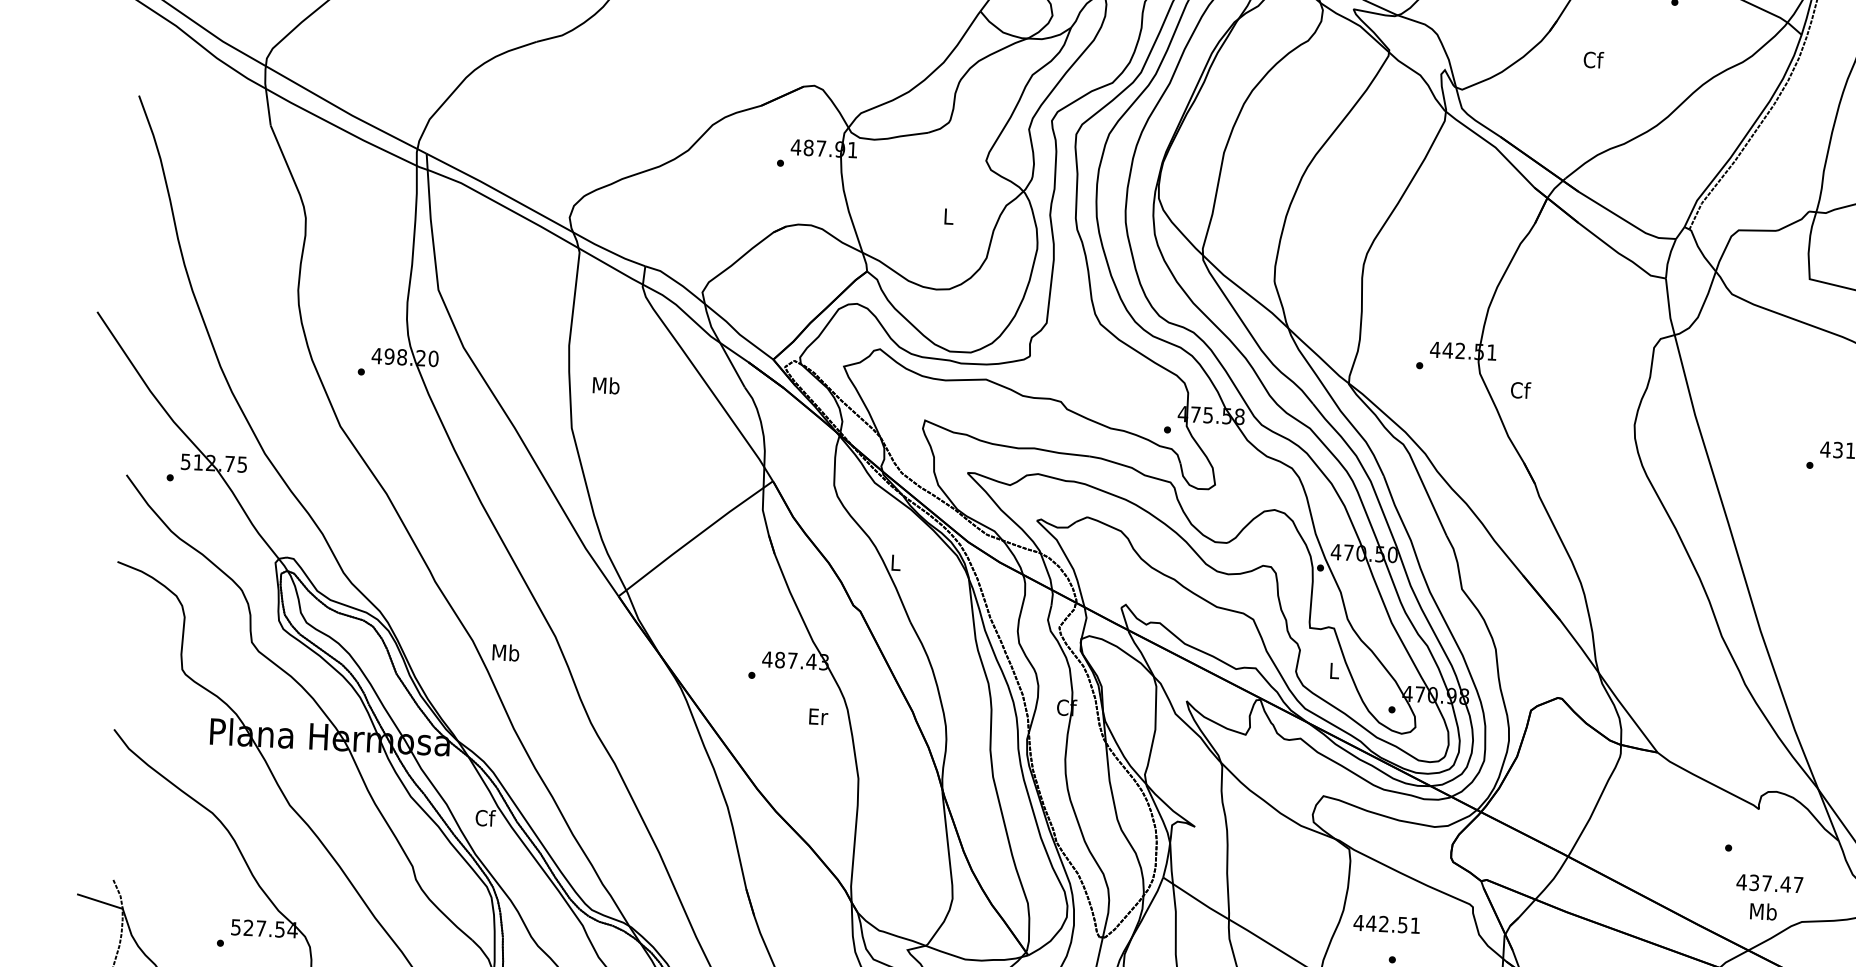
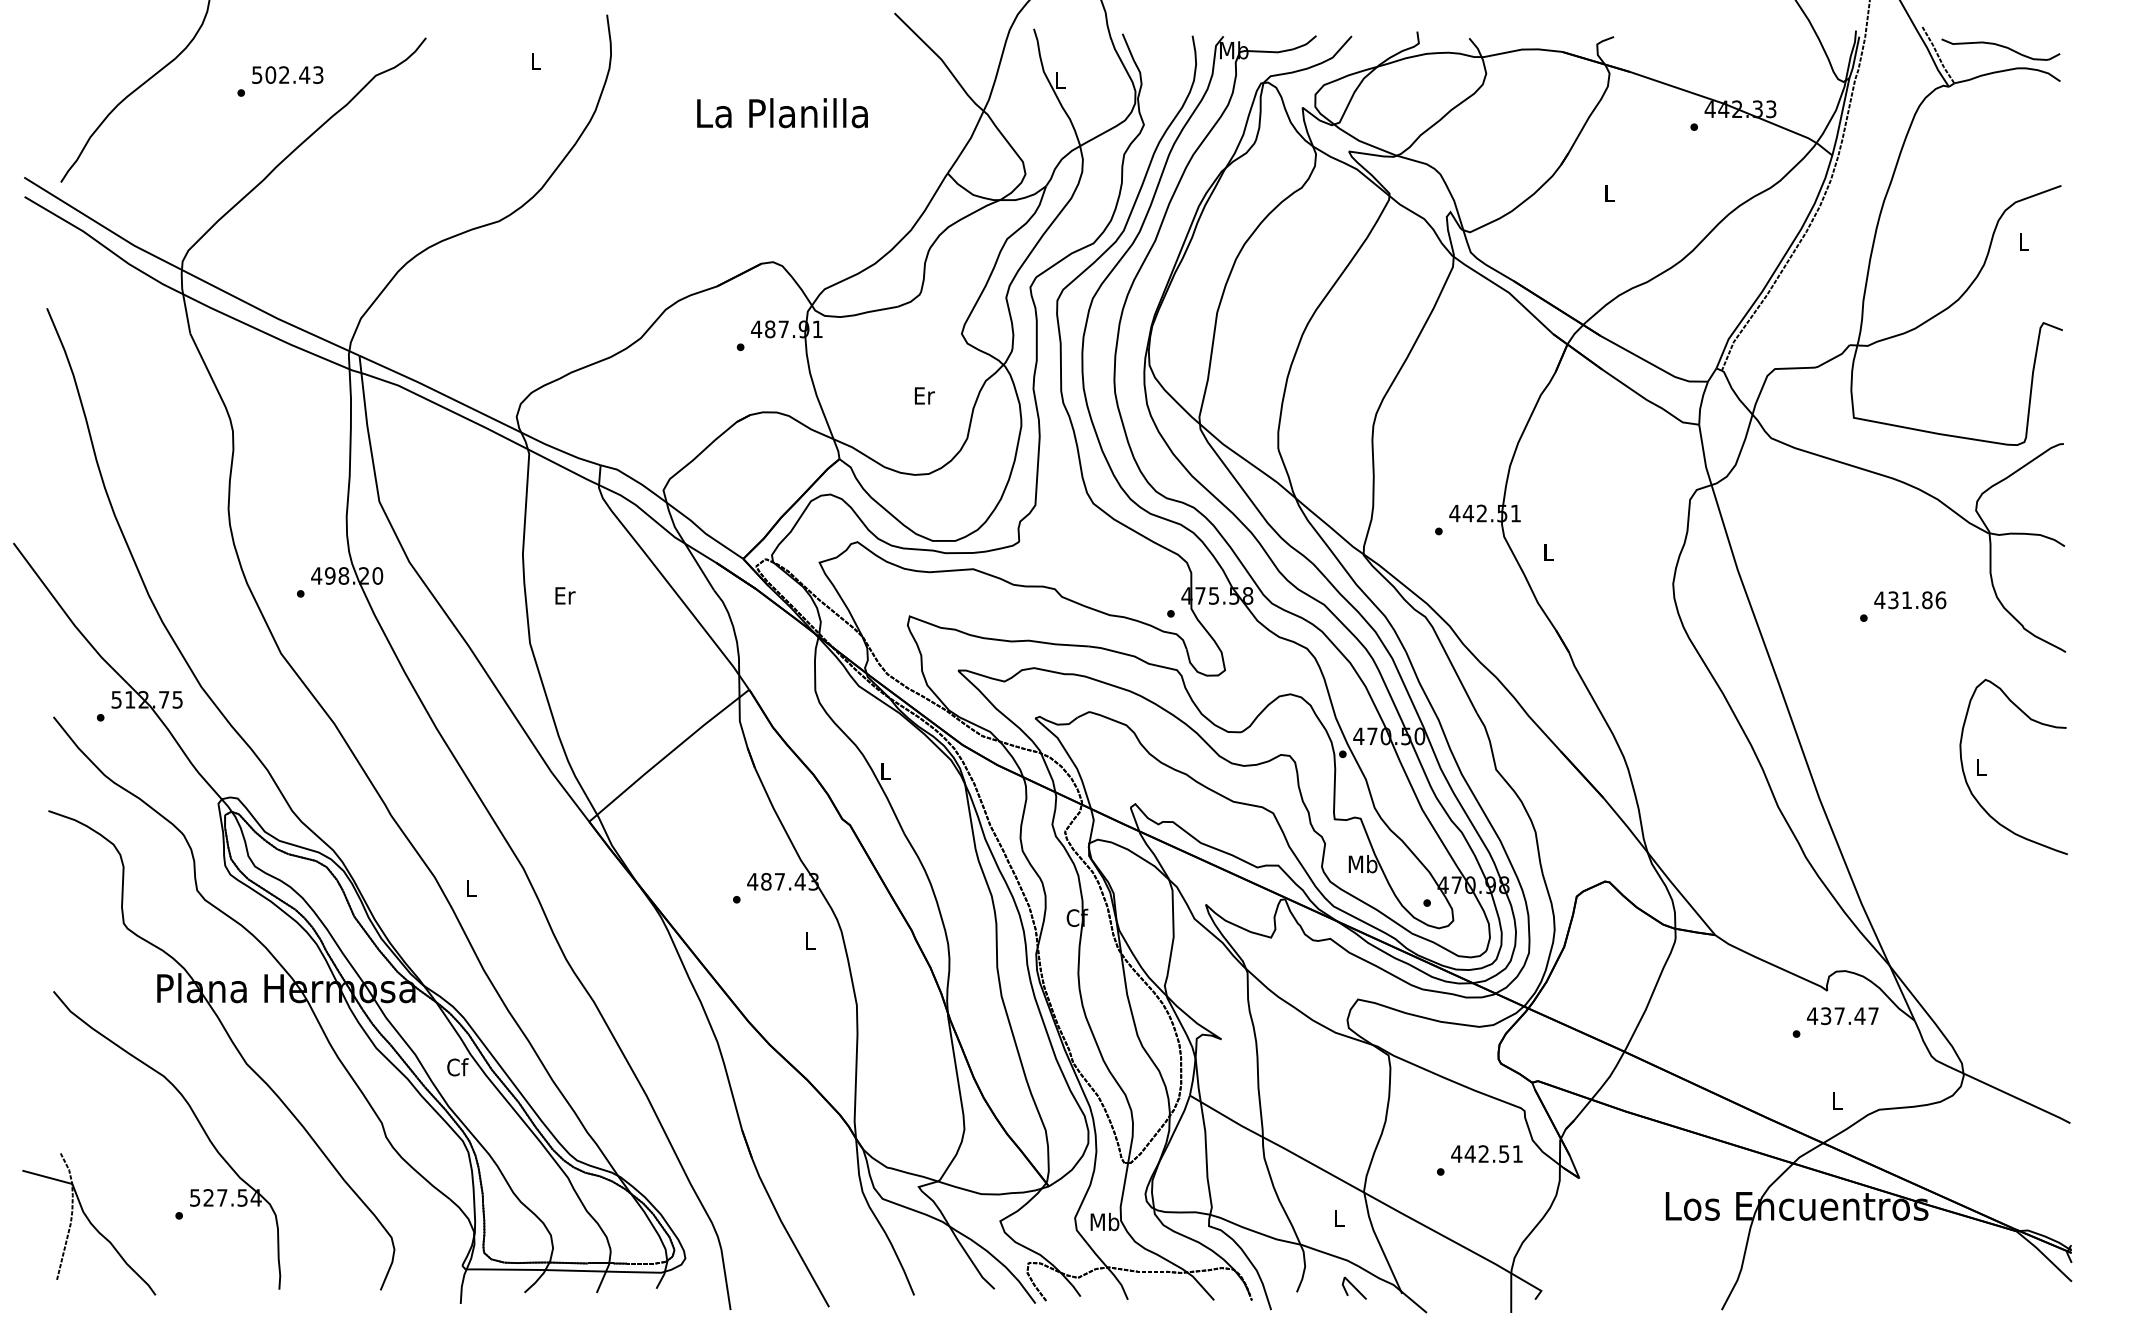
text: (1593, 60) -> (1609, 193), Cf -> L
text: (948, 216) -> (924, 395), L -> Er
text: (605, 385) -> (564, 595), Mb -> Er
text: (1520, 390) -> (1548, 552), Cf -> L
text: (505, 652) -> (470, 888), Mb -> L
text: (1333, 671) -> (1362, 864), L -> Mb
text: (818, 716) -> (810, 940), Er -> L
text: (1769, 883) -> (1842, 1016), moved
text: (1763, 911) -> (1837, 1100), Mb -> L
text: (1386, 923) -> (1486, 1153), moved

